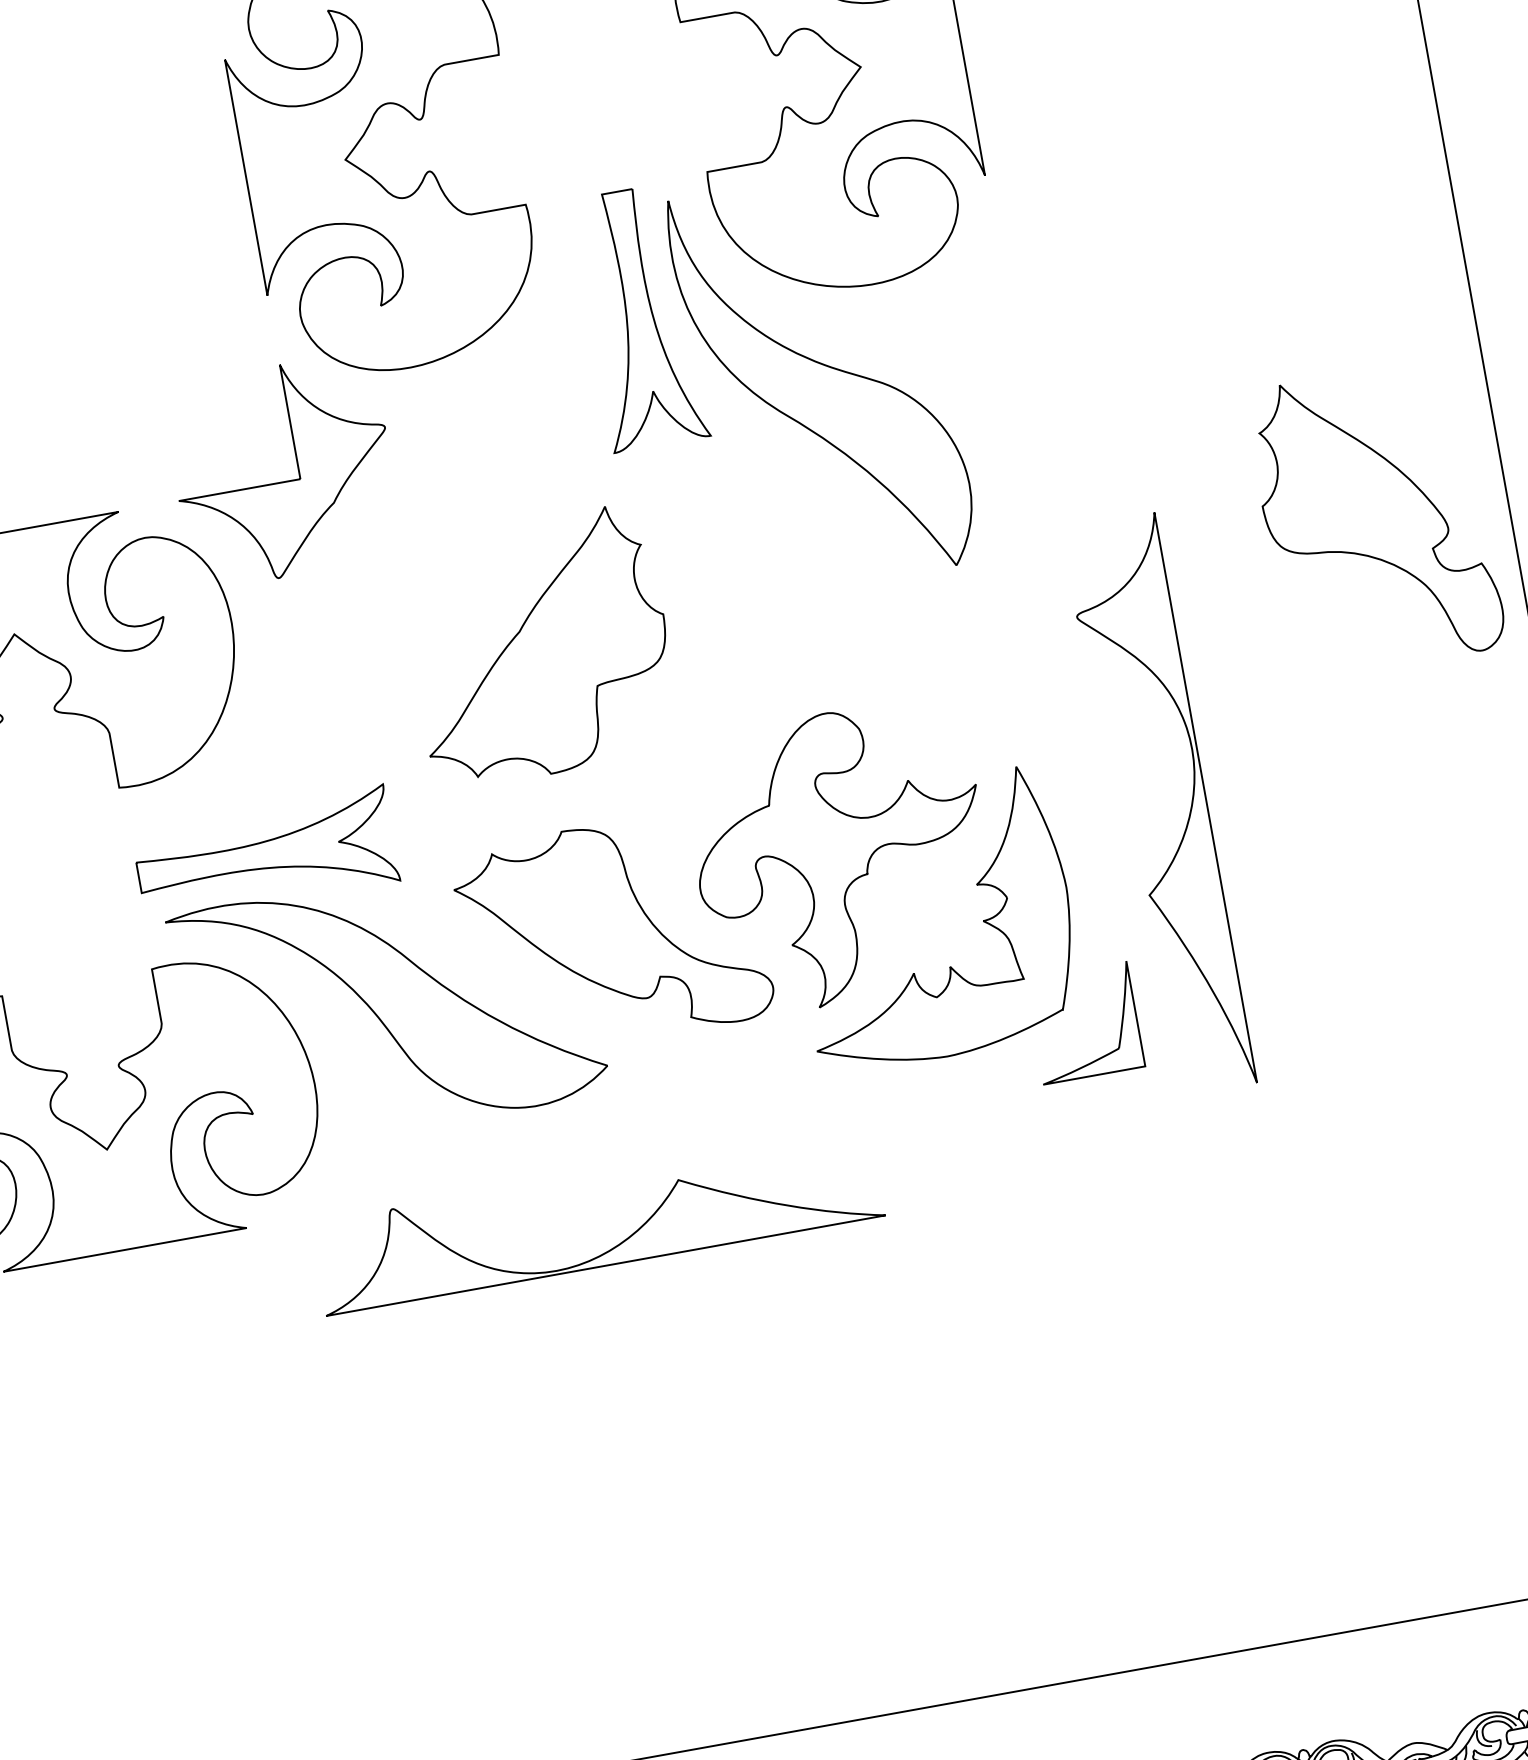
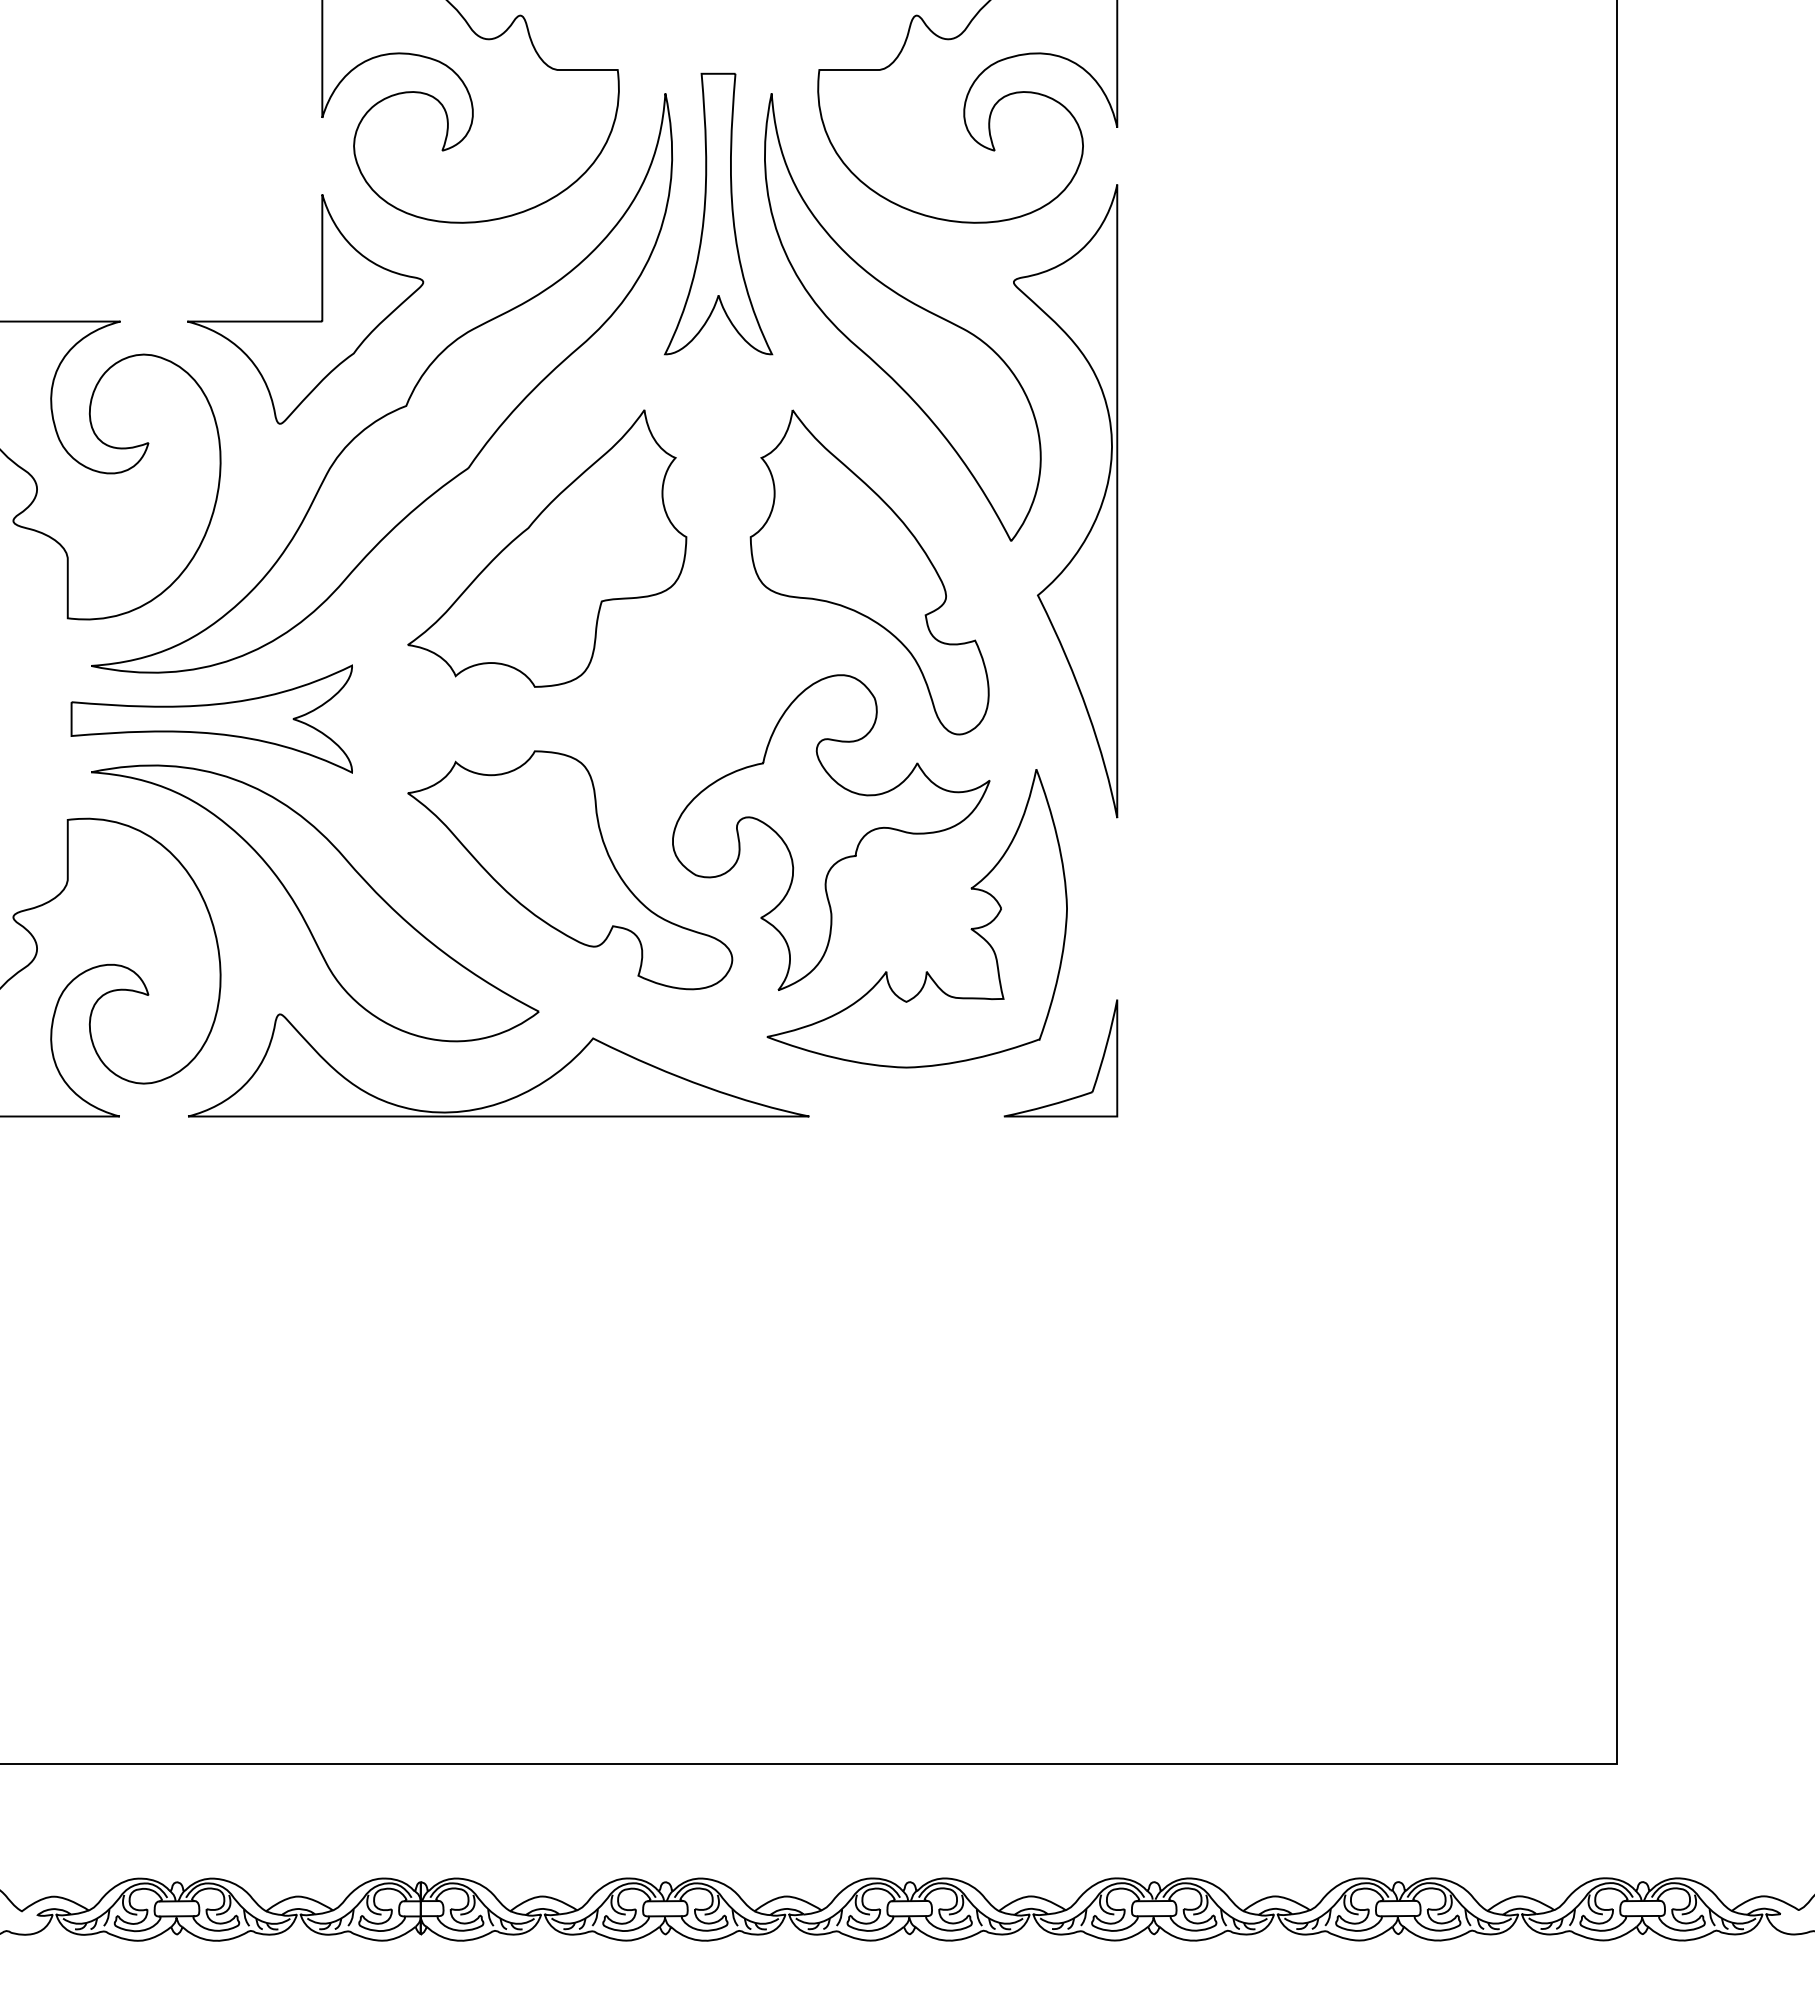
part: (1375, 519) -> (869, 572), moved
part: (380, 546) -> (395, 409), added
part: (1189, 811) -> (1097, 512), moved
part: (614, 1246) -> (511, 1097), moved

